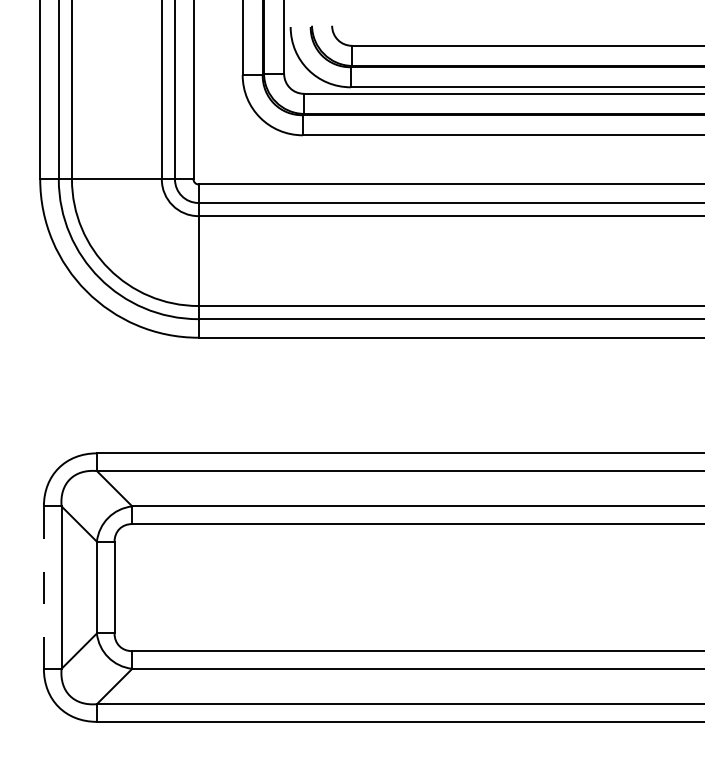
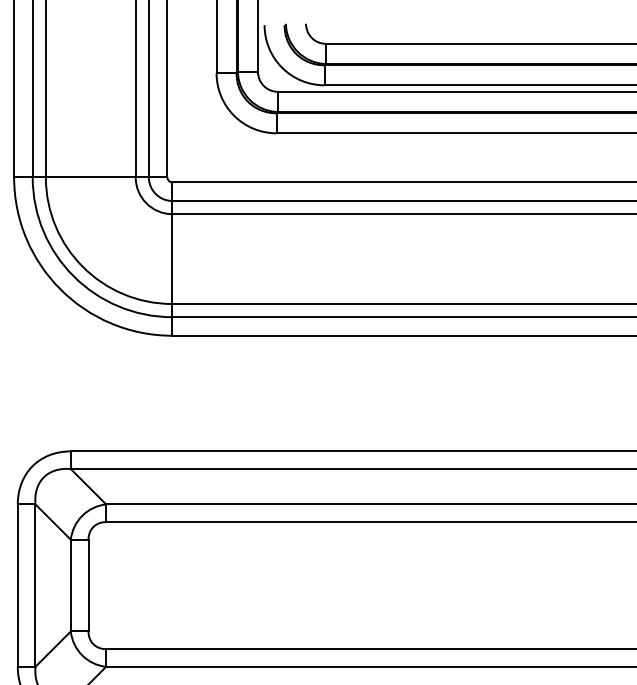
line: (43, 588) -> (17, 586), dashed -> solid

